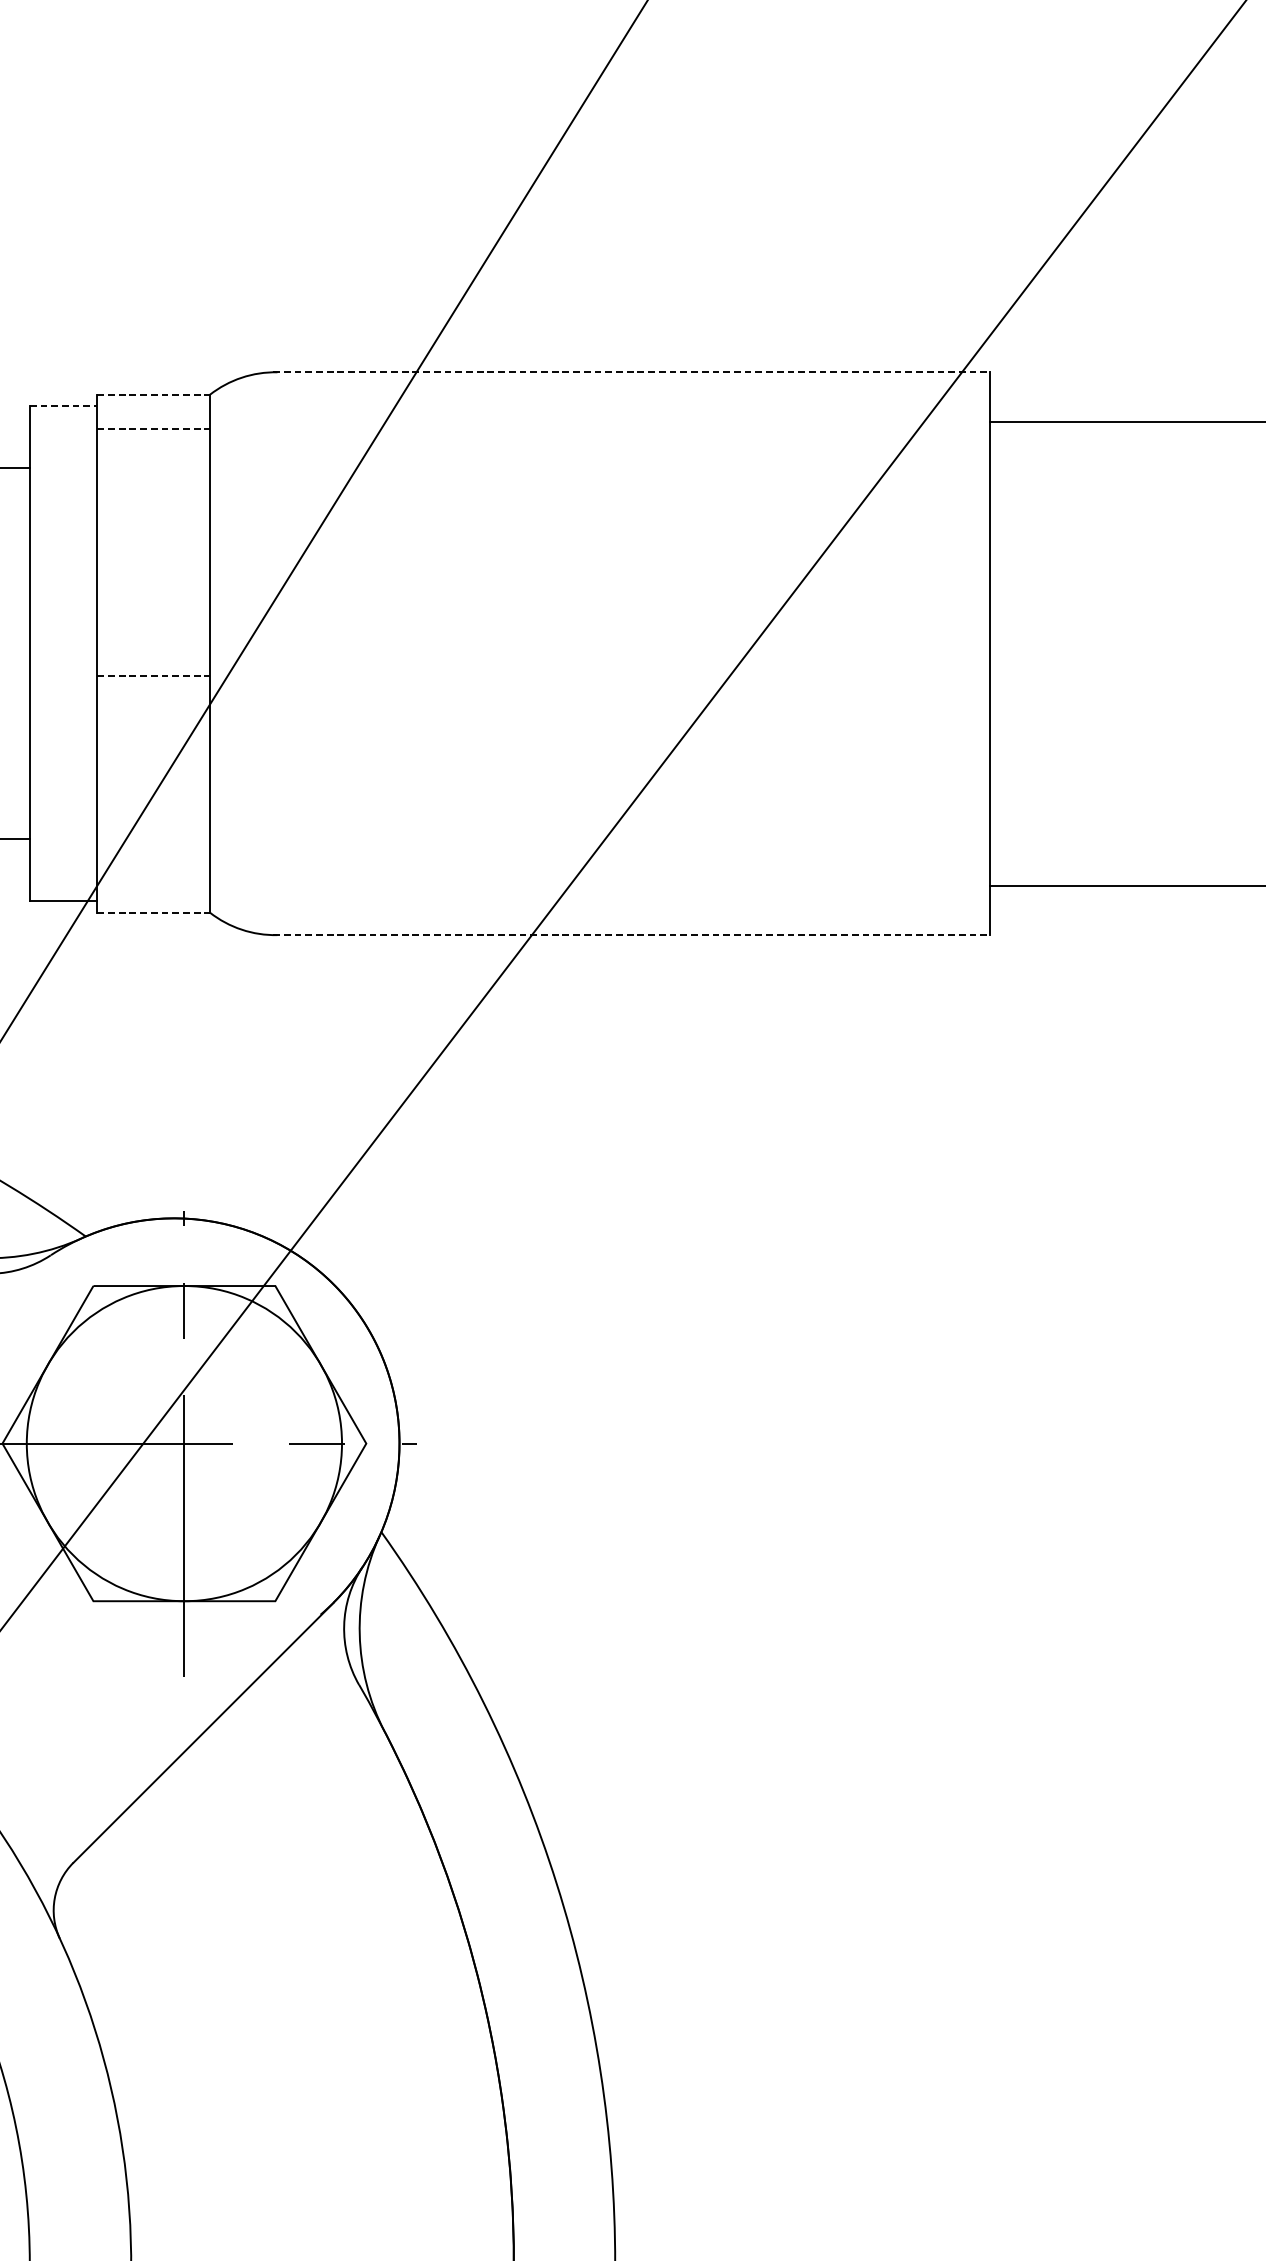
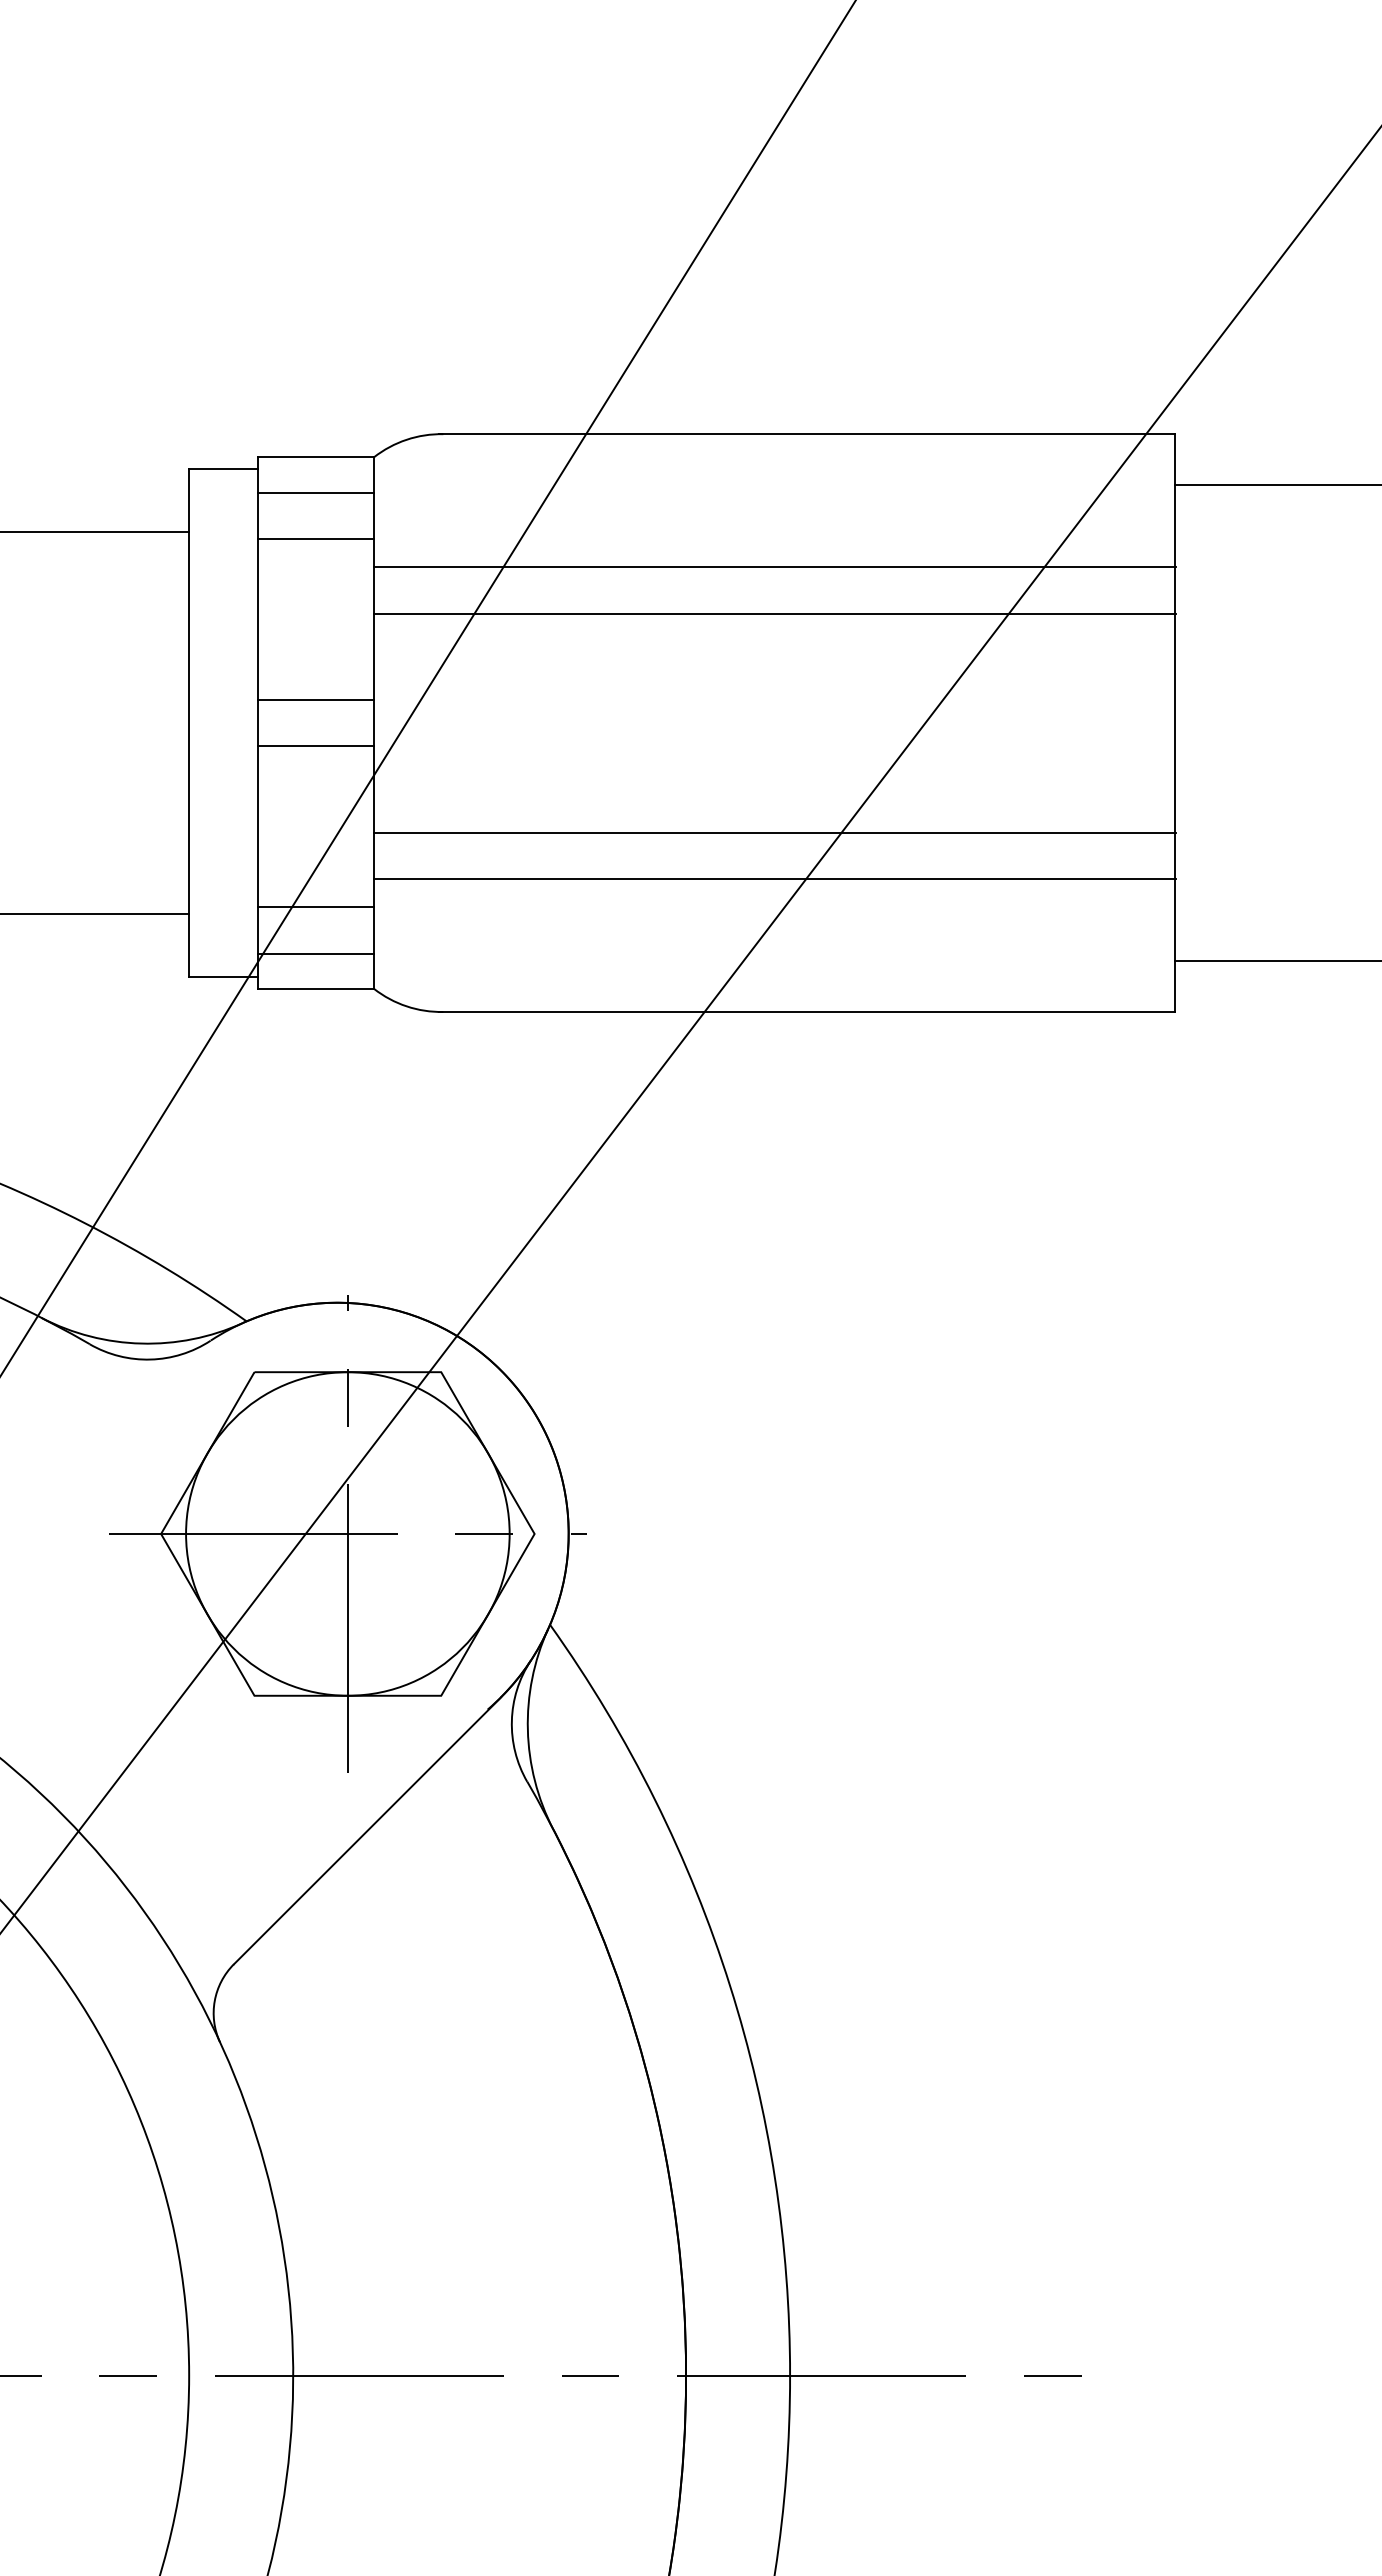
line: (632, 372) -> (807, 434), dashed -> solid
line: (153, 395) -> (316, 457), dashed -> solid
line: (63, 405) -> (223, 468), dashed -> solid
line: (153, 429) -> (316, 492), dashed -> solid
line: (153, 473) -> (316, 538), added
line: (599, 502) -> (774, 567), added
line: (599, 546) -> (774, 613), added
line: (153, 630) -> (316, 699), added
line: (153, 676) -> (316, 746), dashed -> solid
line: (599, 760) -> (774, 832), added
line: (599, 805) -> (774, 878), added
line: (153, 833) -> (316, 907), added
line: (153, 878) -> (316, 953), added
line: (153, 912) -> (316, 988), dashed -> solid
line: (632, 934) -> (807, 1011), dashed -> solid

